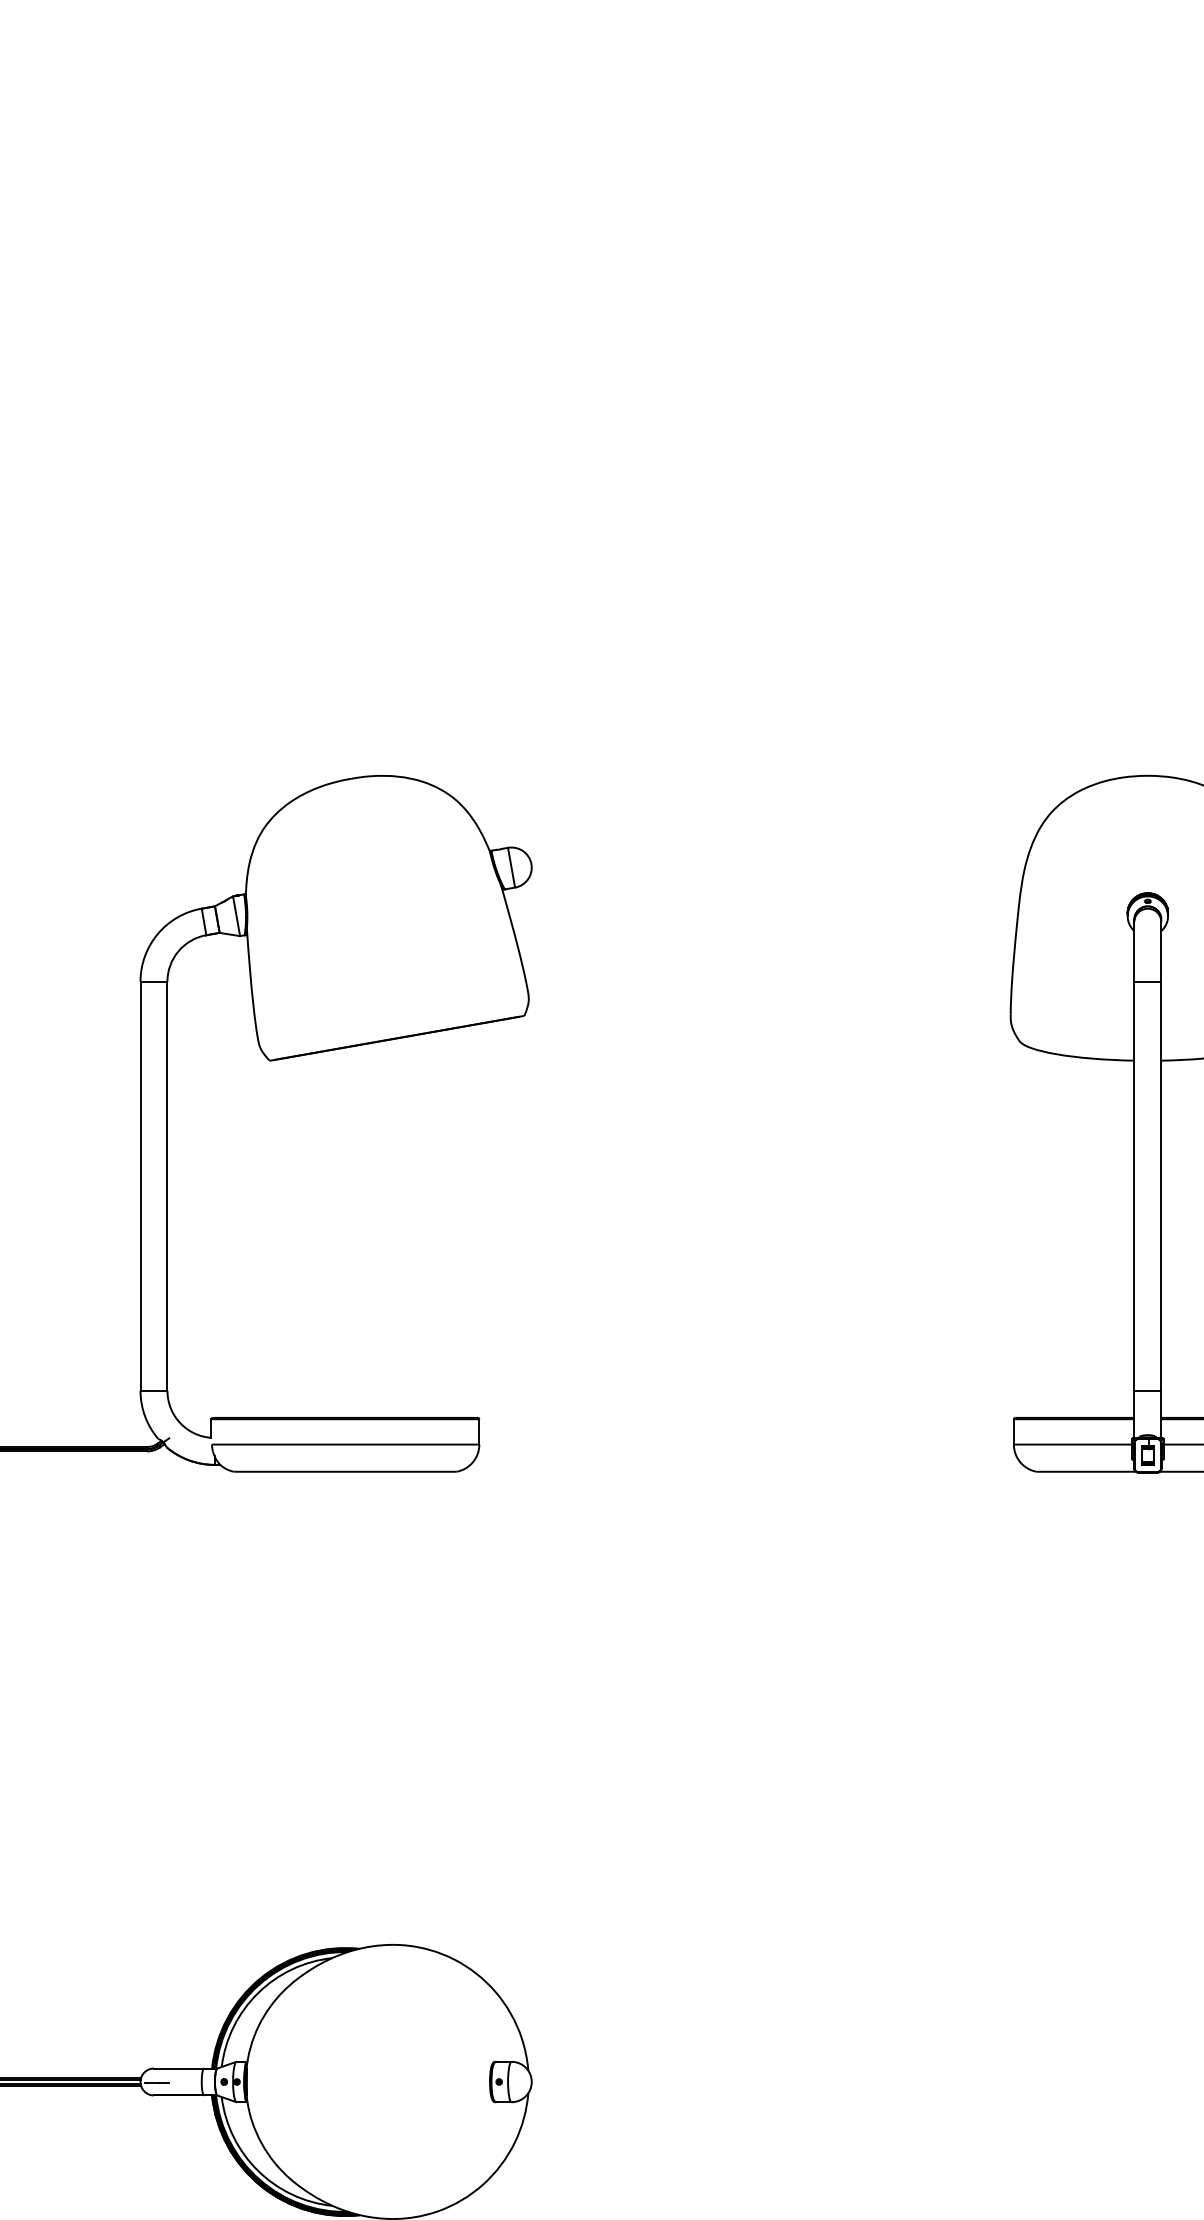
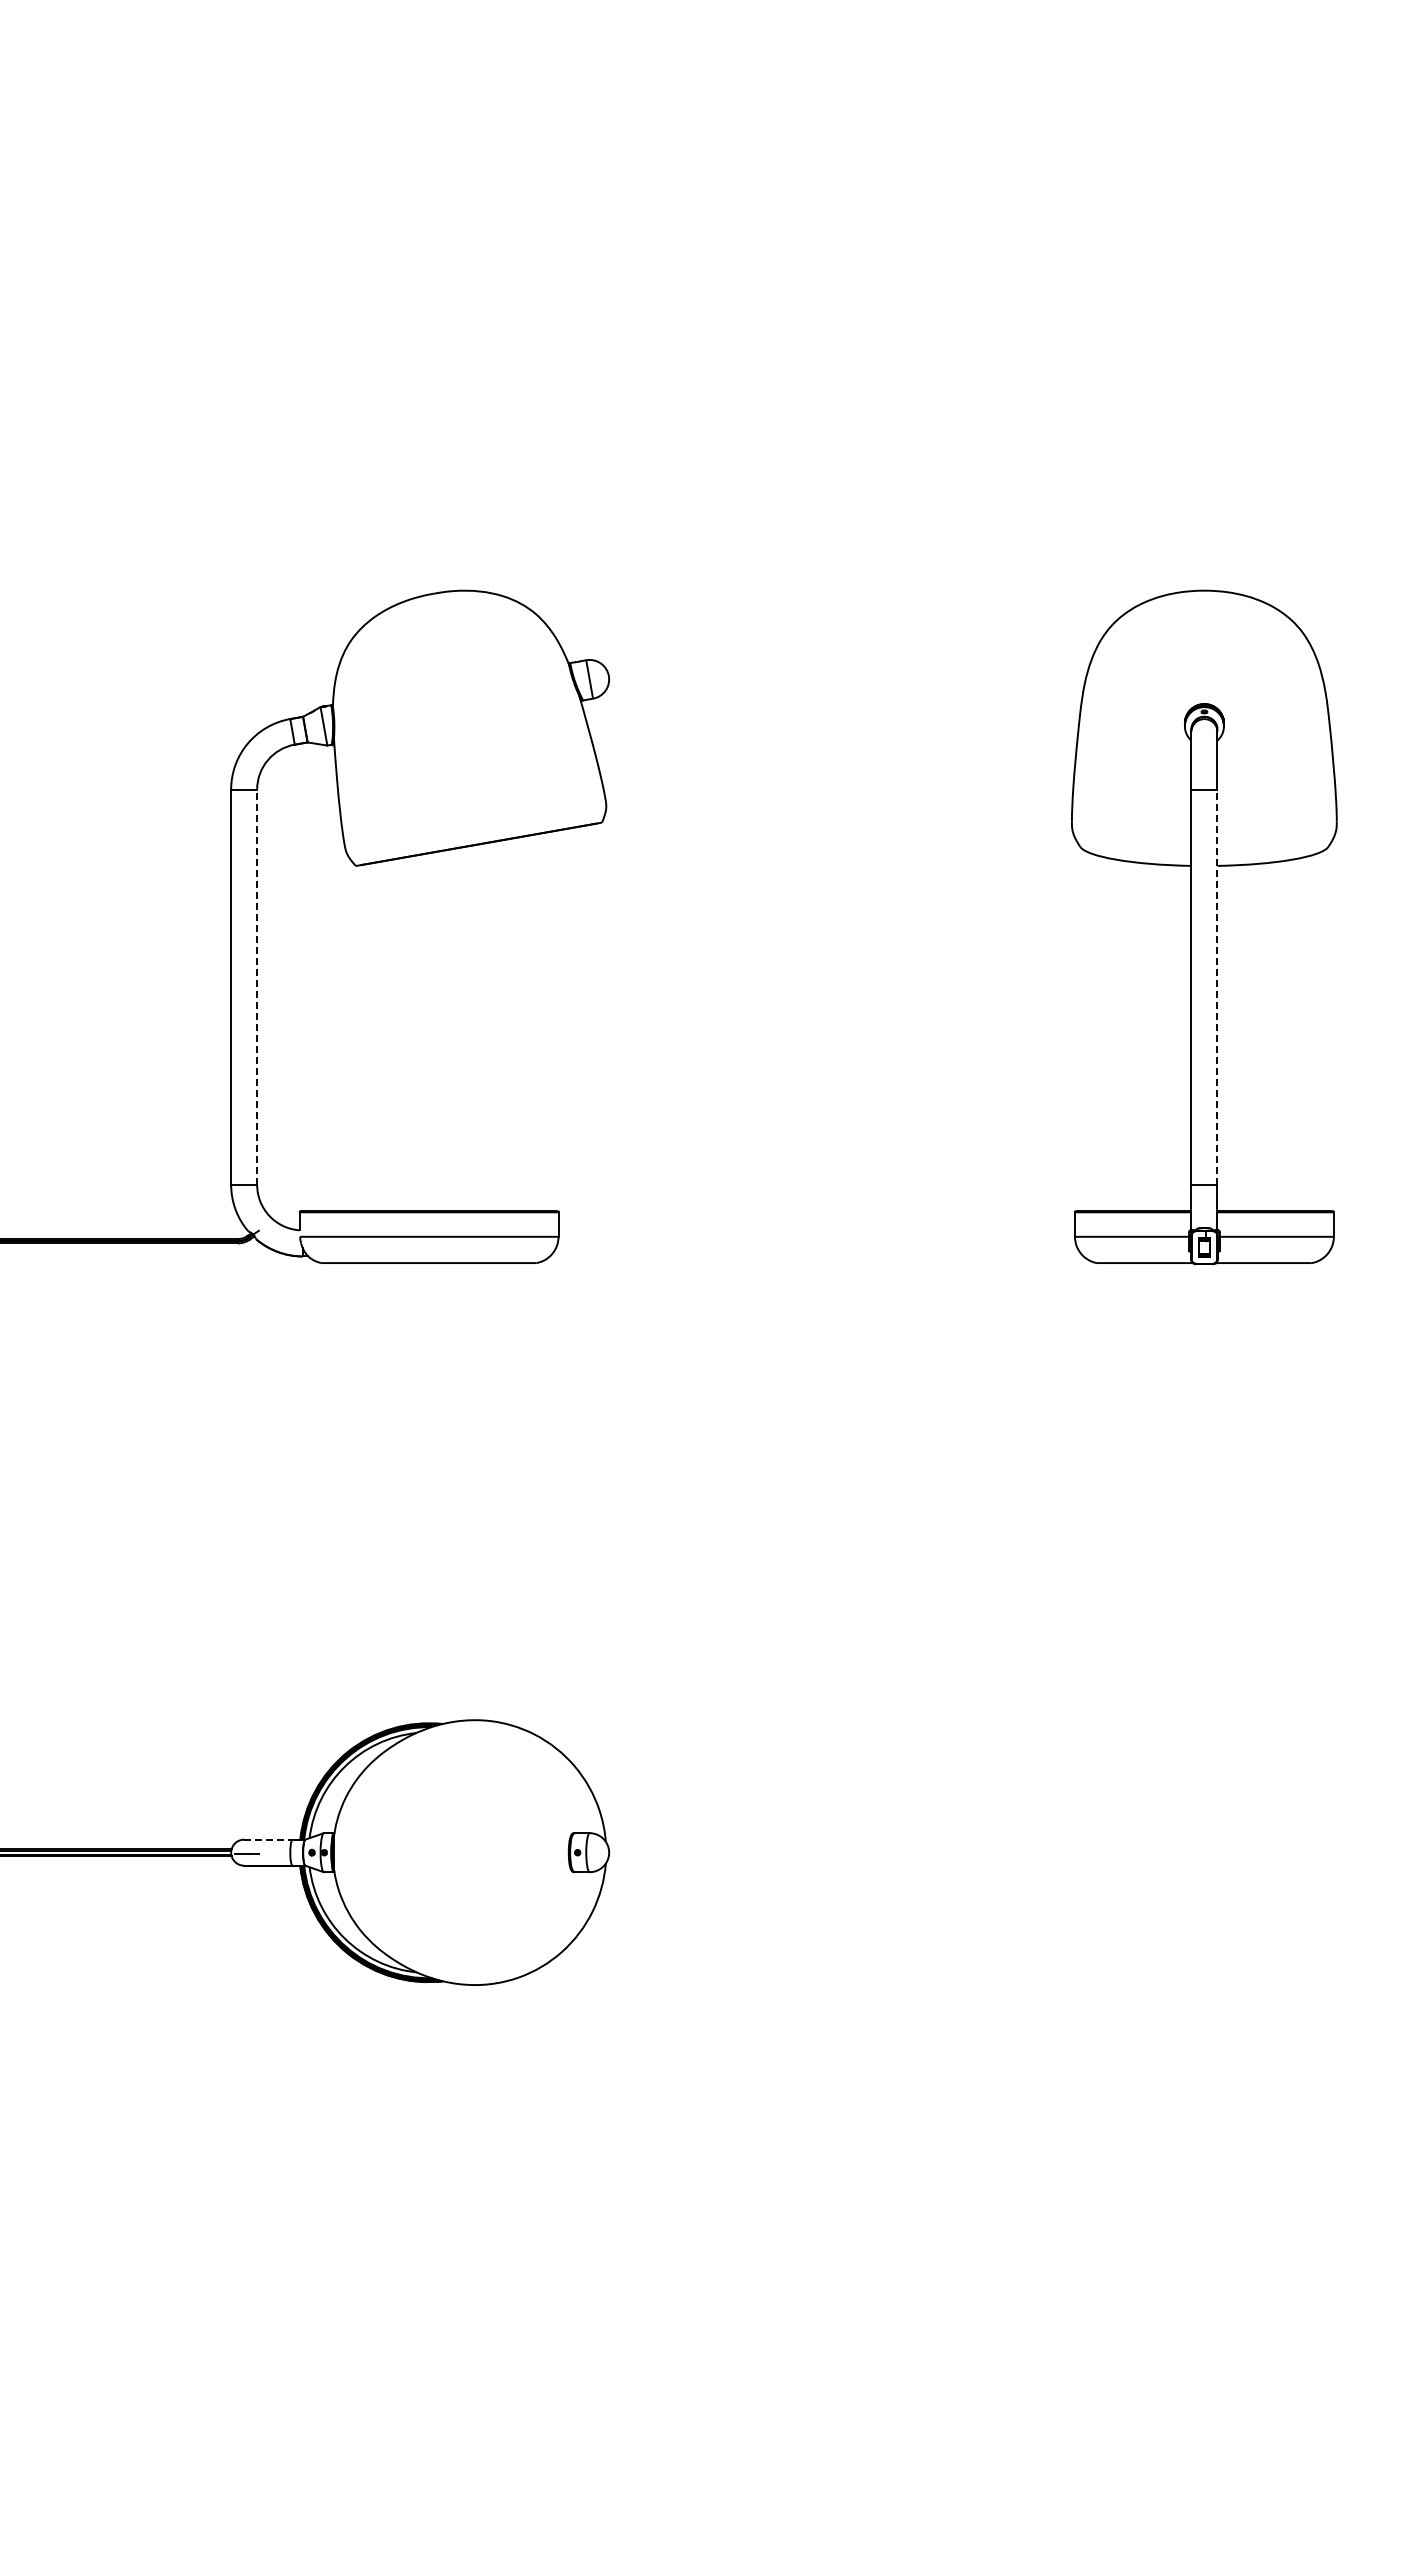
line: (167, 1186) -> (257, 987), solid -> dashed
line: (1161, 1186) -> (1217, 987), solid -> dashed
line: (179, 2068) -> (268, 1839), solid -> dashed

